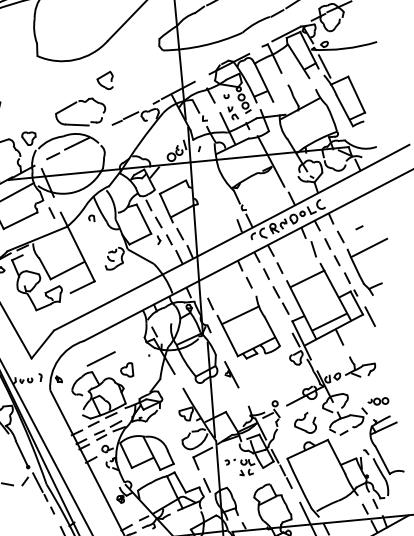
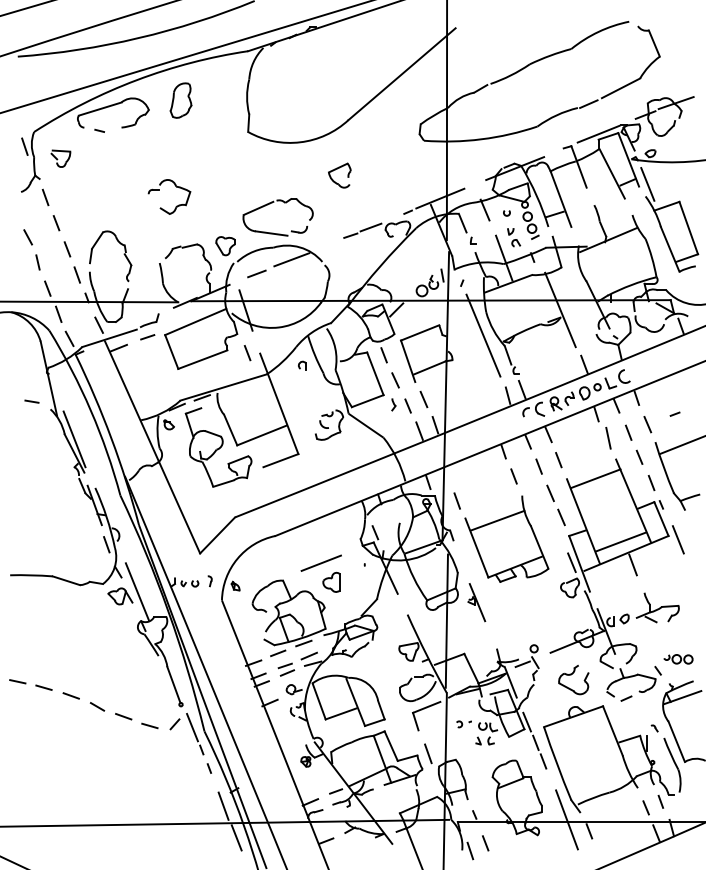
part: (74, 104) -> (270, 204), moved
line: (218, 184) -> (483, 335), added
line: (100, 358) -> (320, 562), moved

